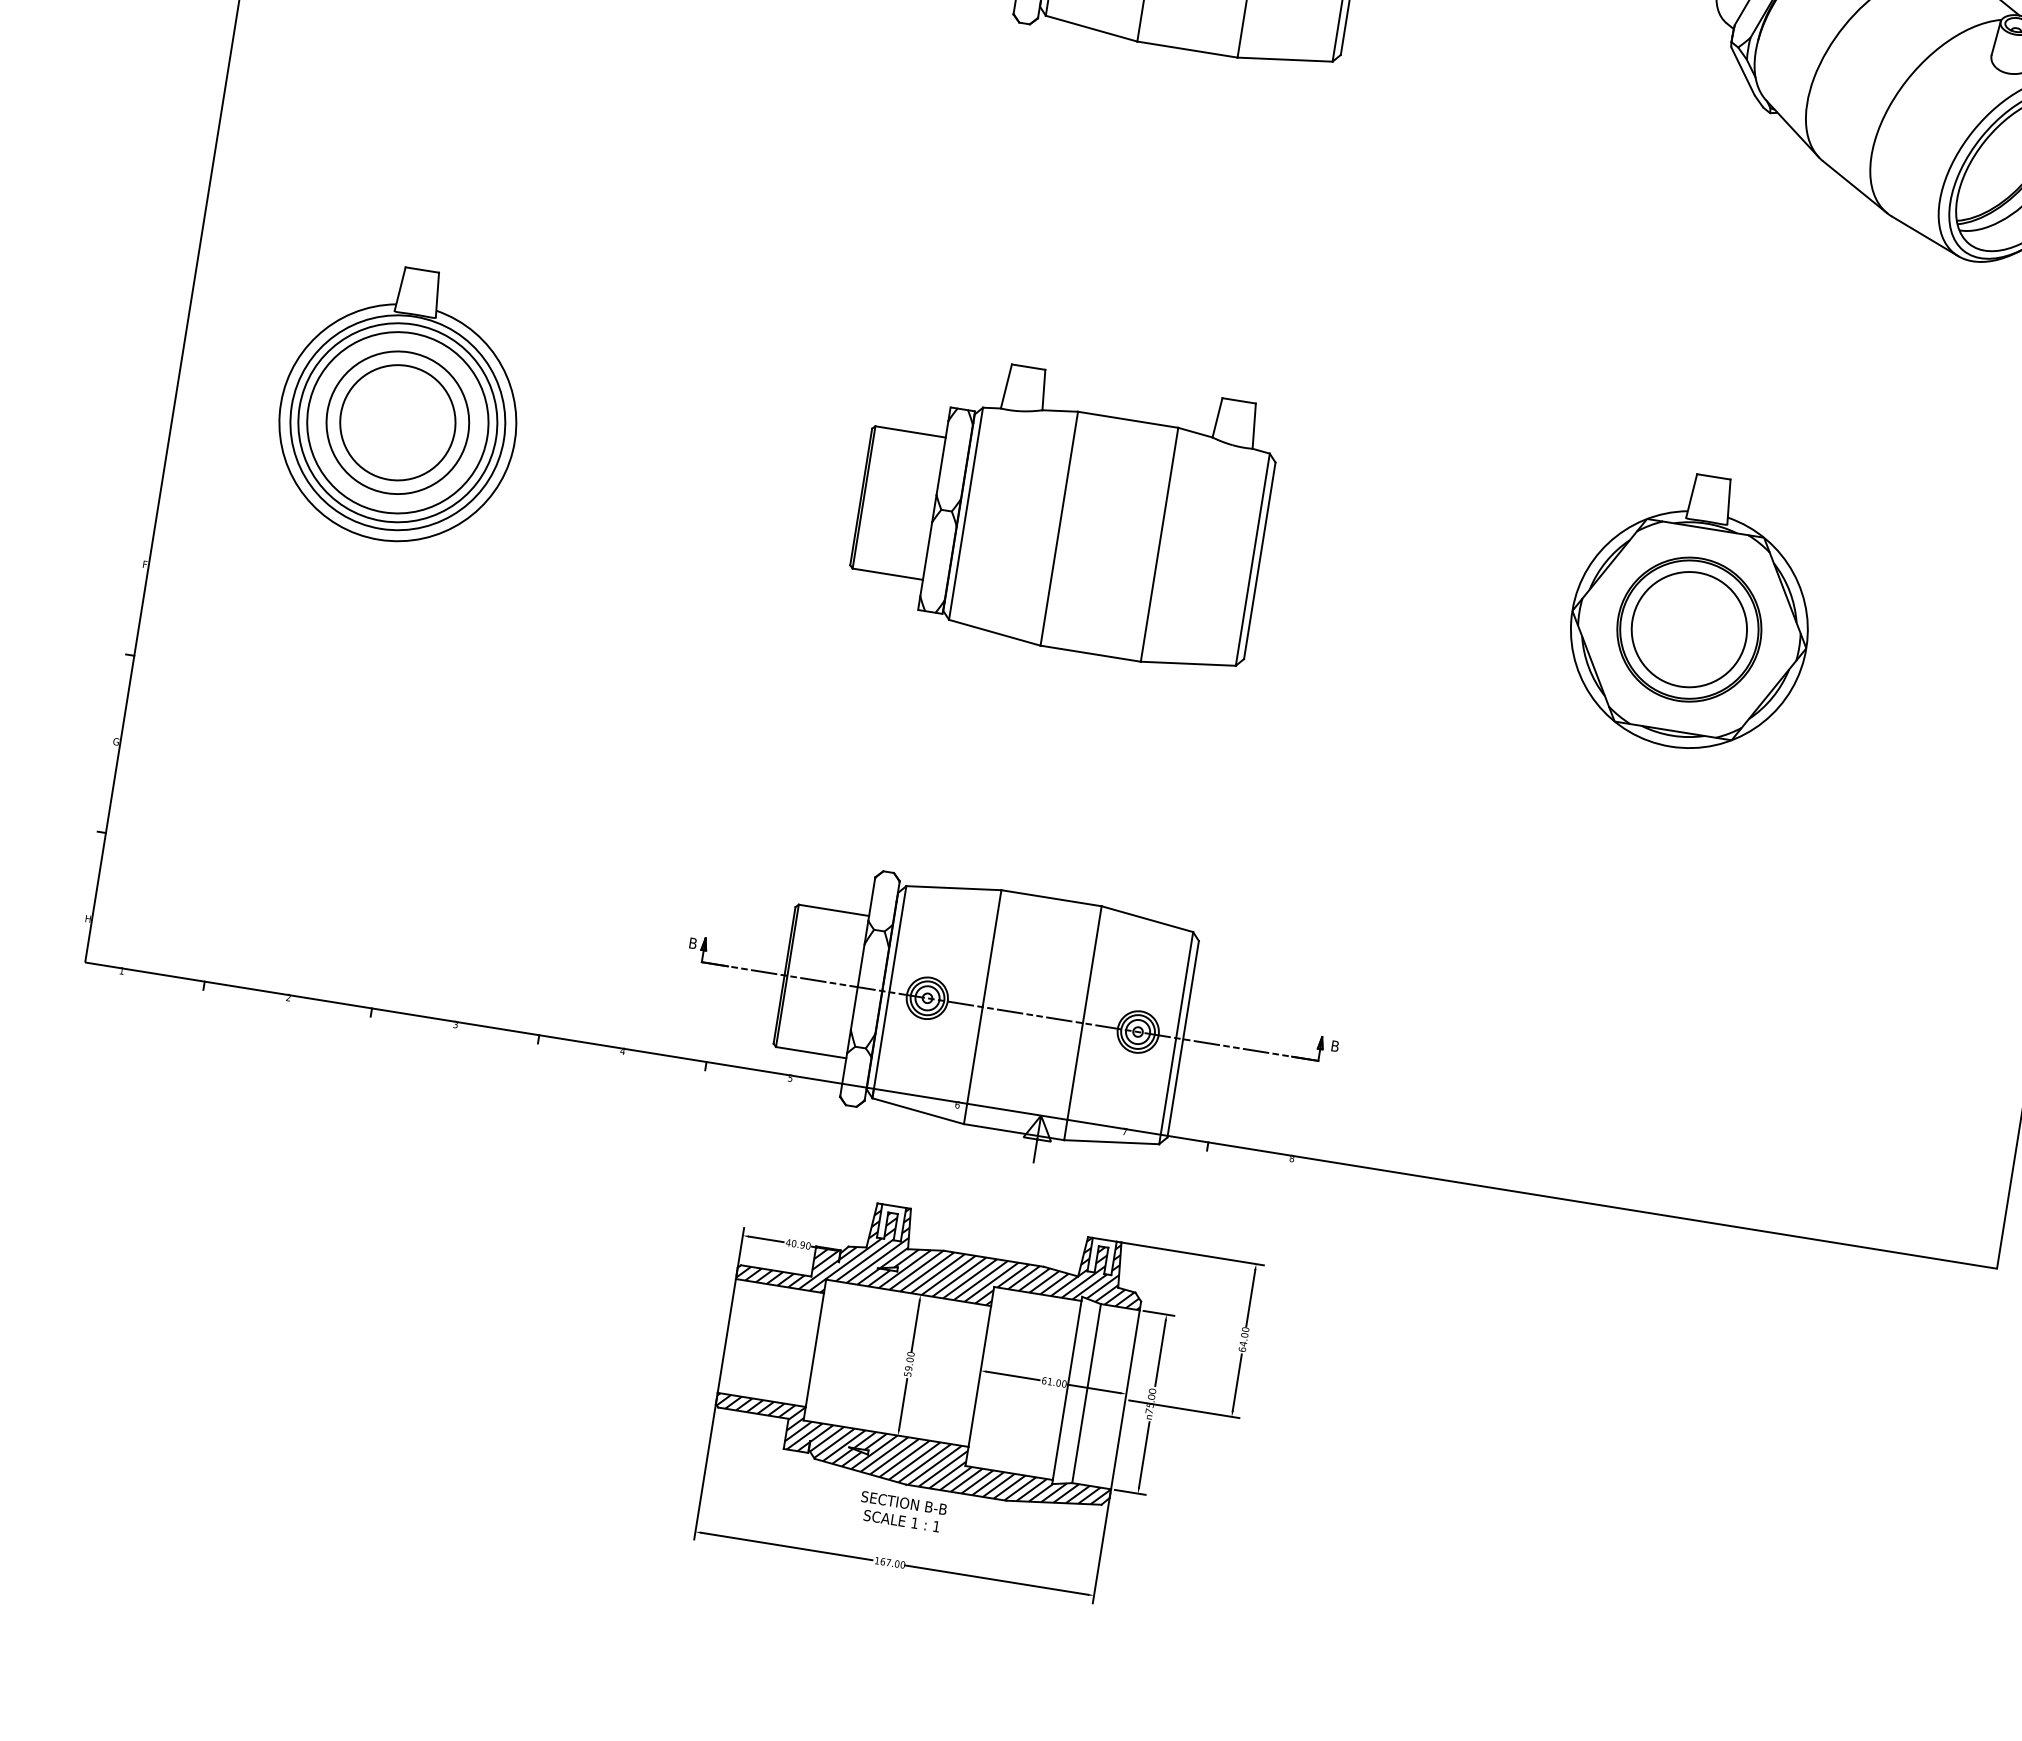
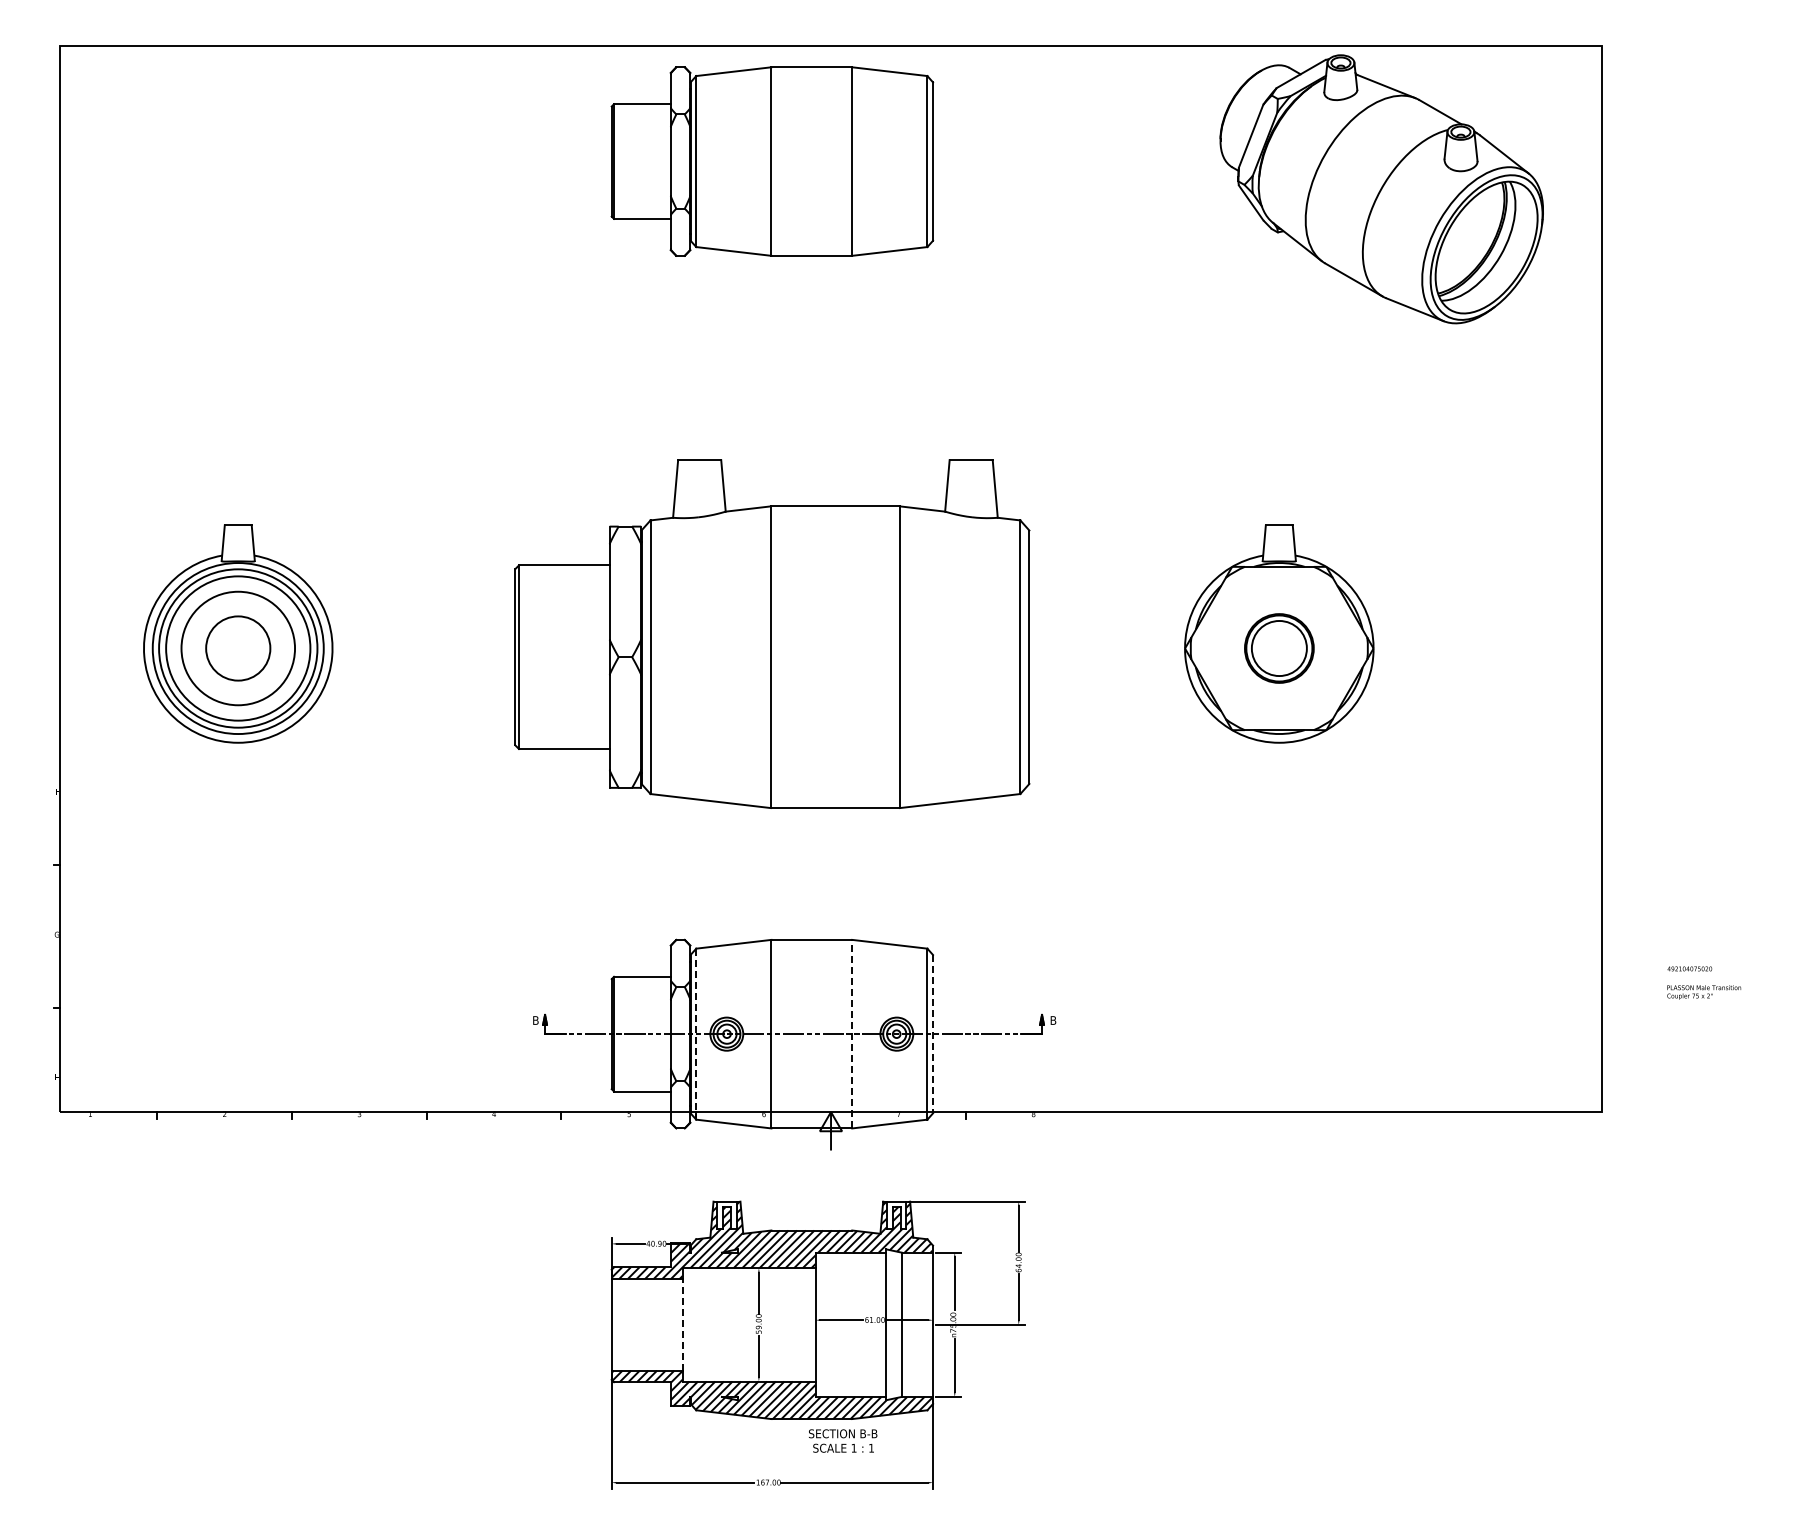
circle: (398, 422) -> (238, 648), size x0.7
part: (1063, 510) -> (772, 633), size x1.6
part: (1689, 629) -> (1279, 648), size x0.6
line: (889, 992) -> (696, 1034), solid -> dashed
line: (1083, 1022) -> (852, 1033), solid -> dashed
line: (1183, 1039) -> (933, 1034), solid -> dashed
line: (814, 1349) -> (682, 1324), solid -> dashed
text: (903, 1511) -> (843, 1440), moved

